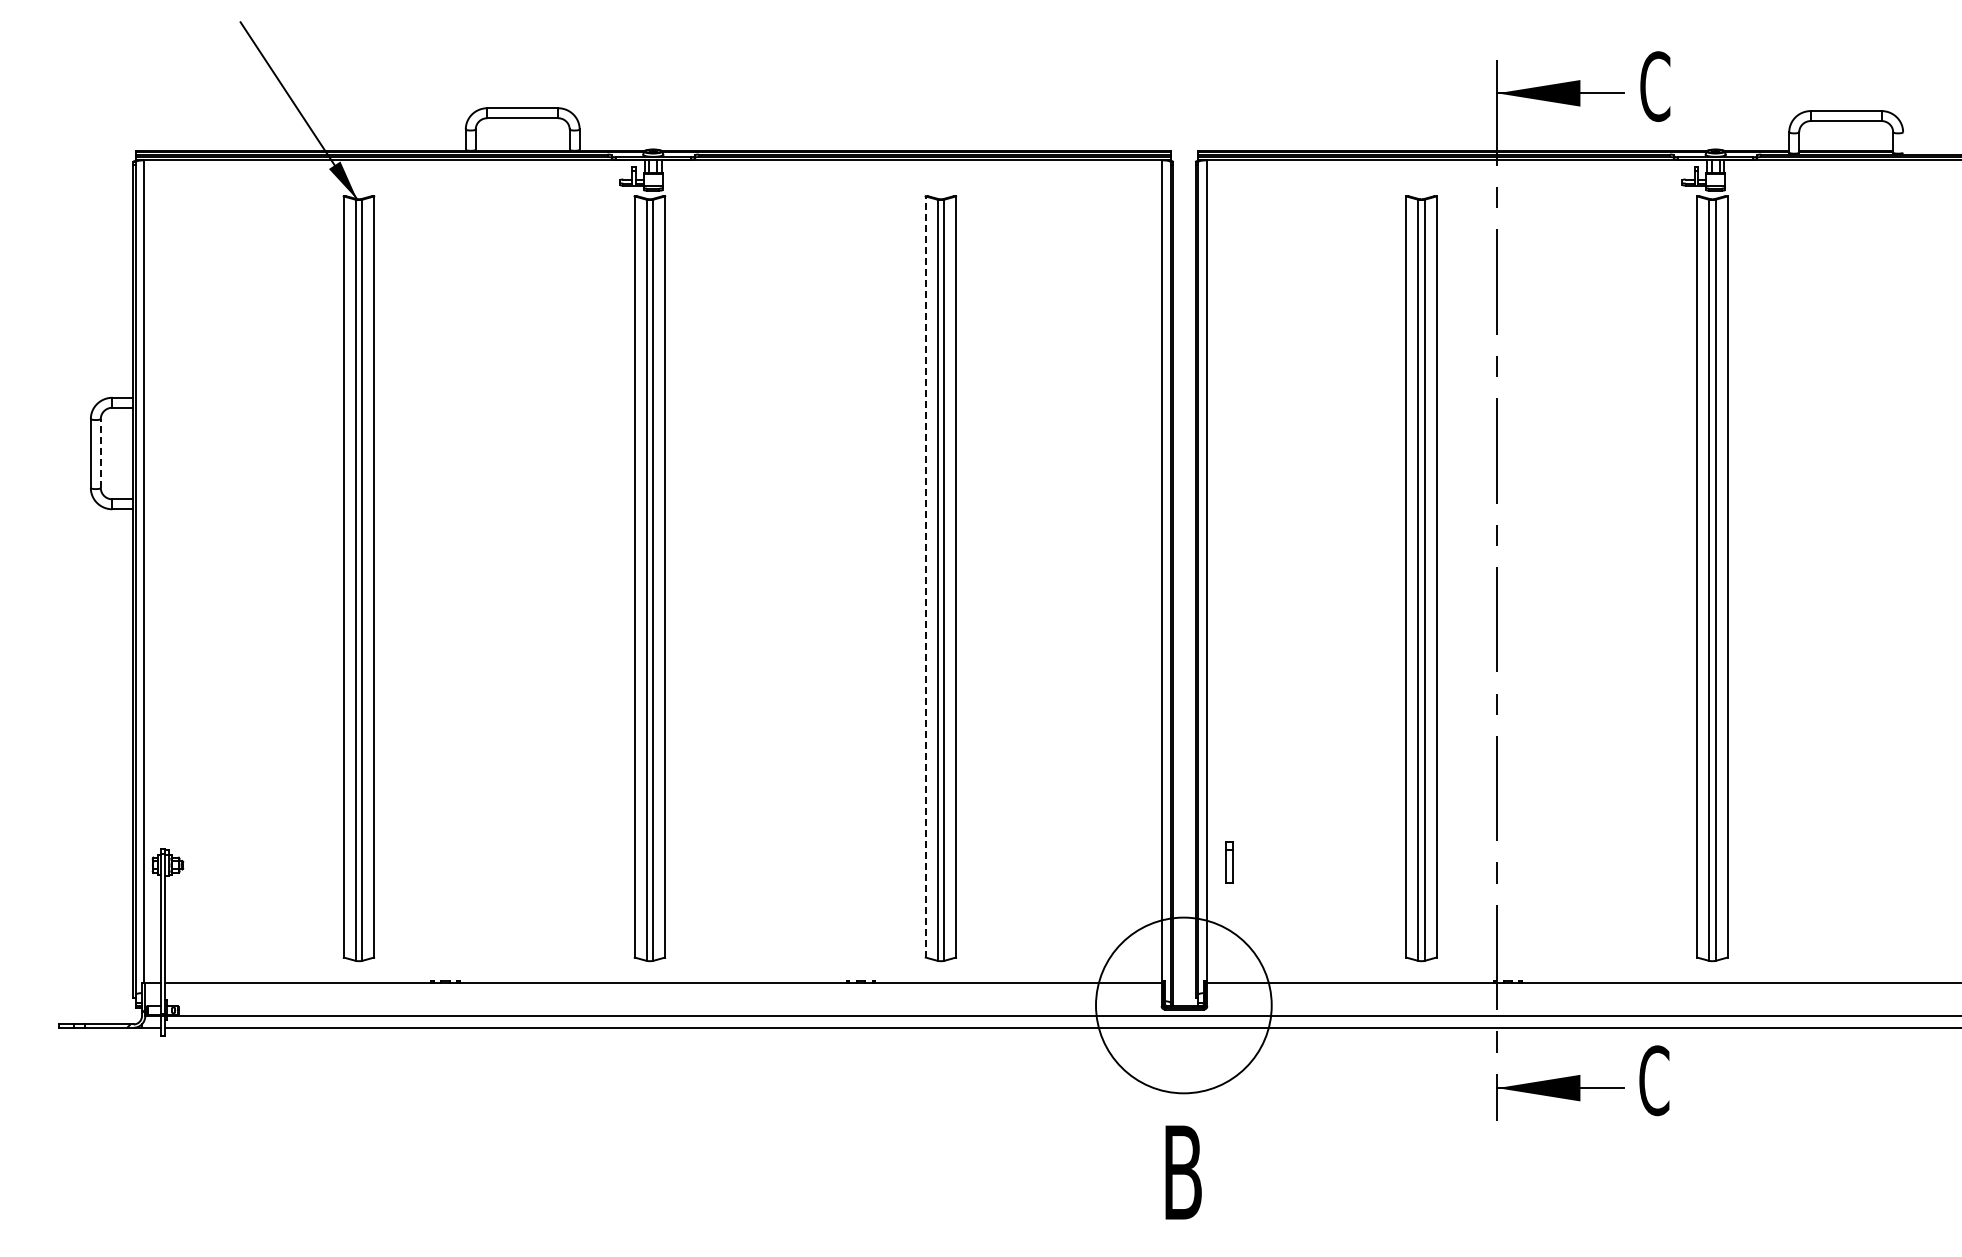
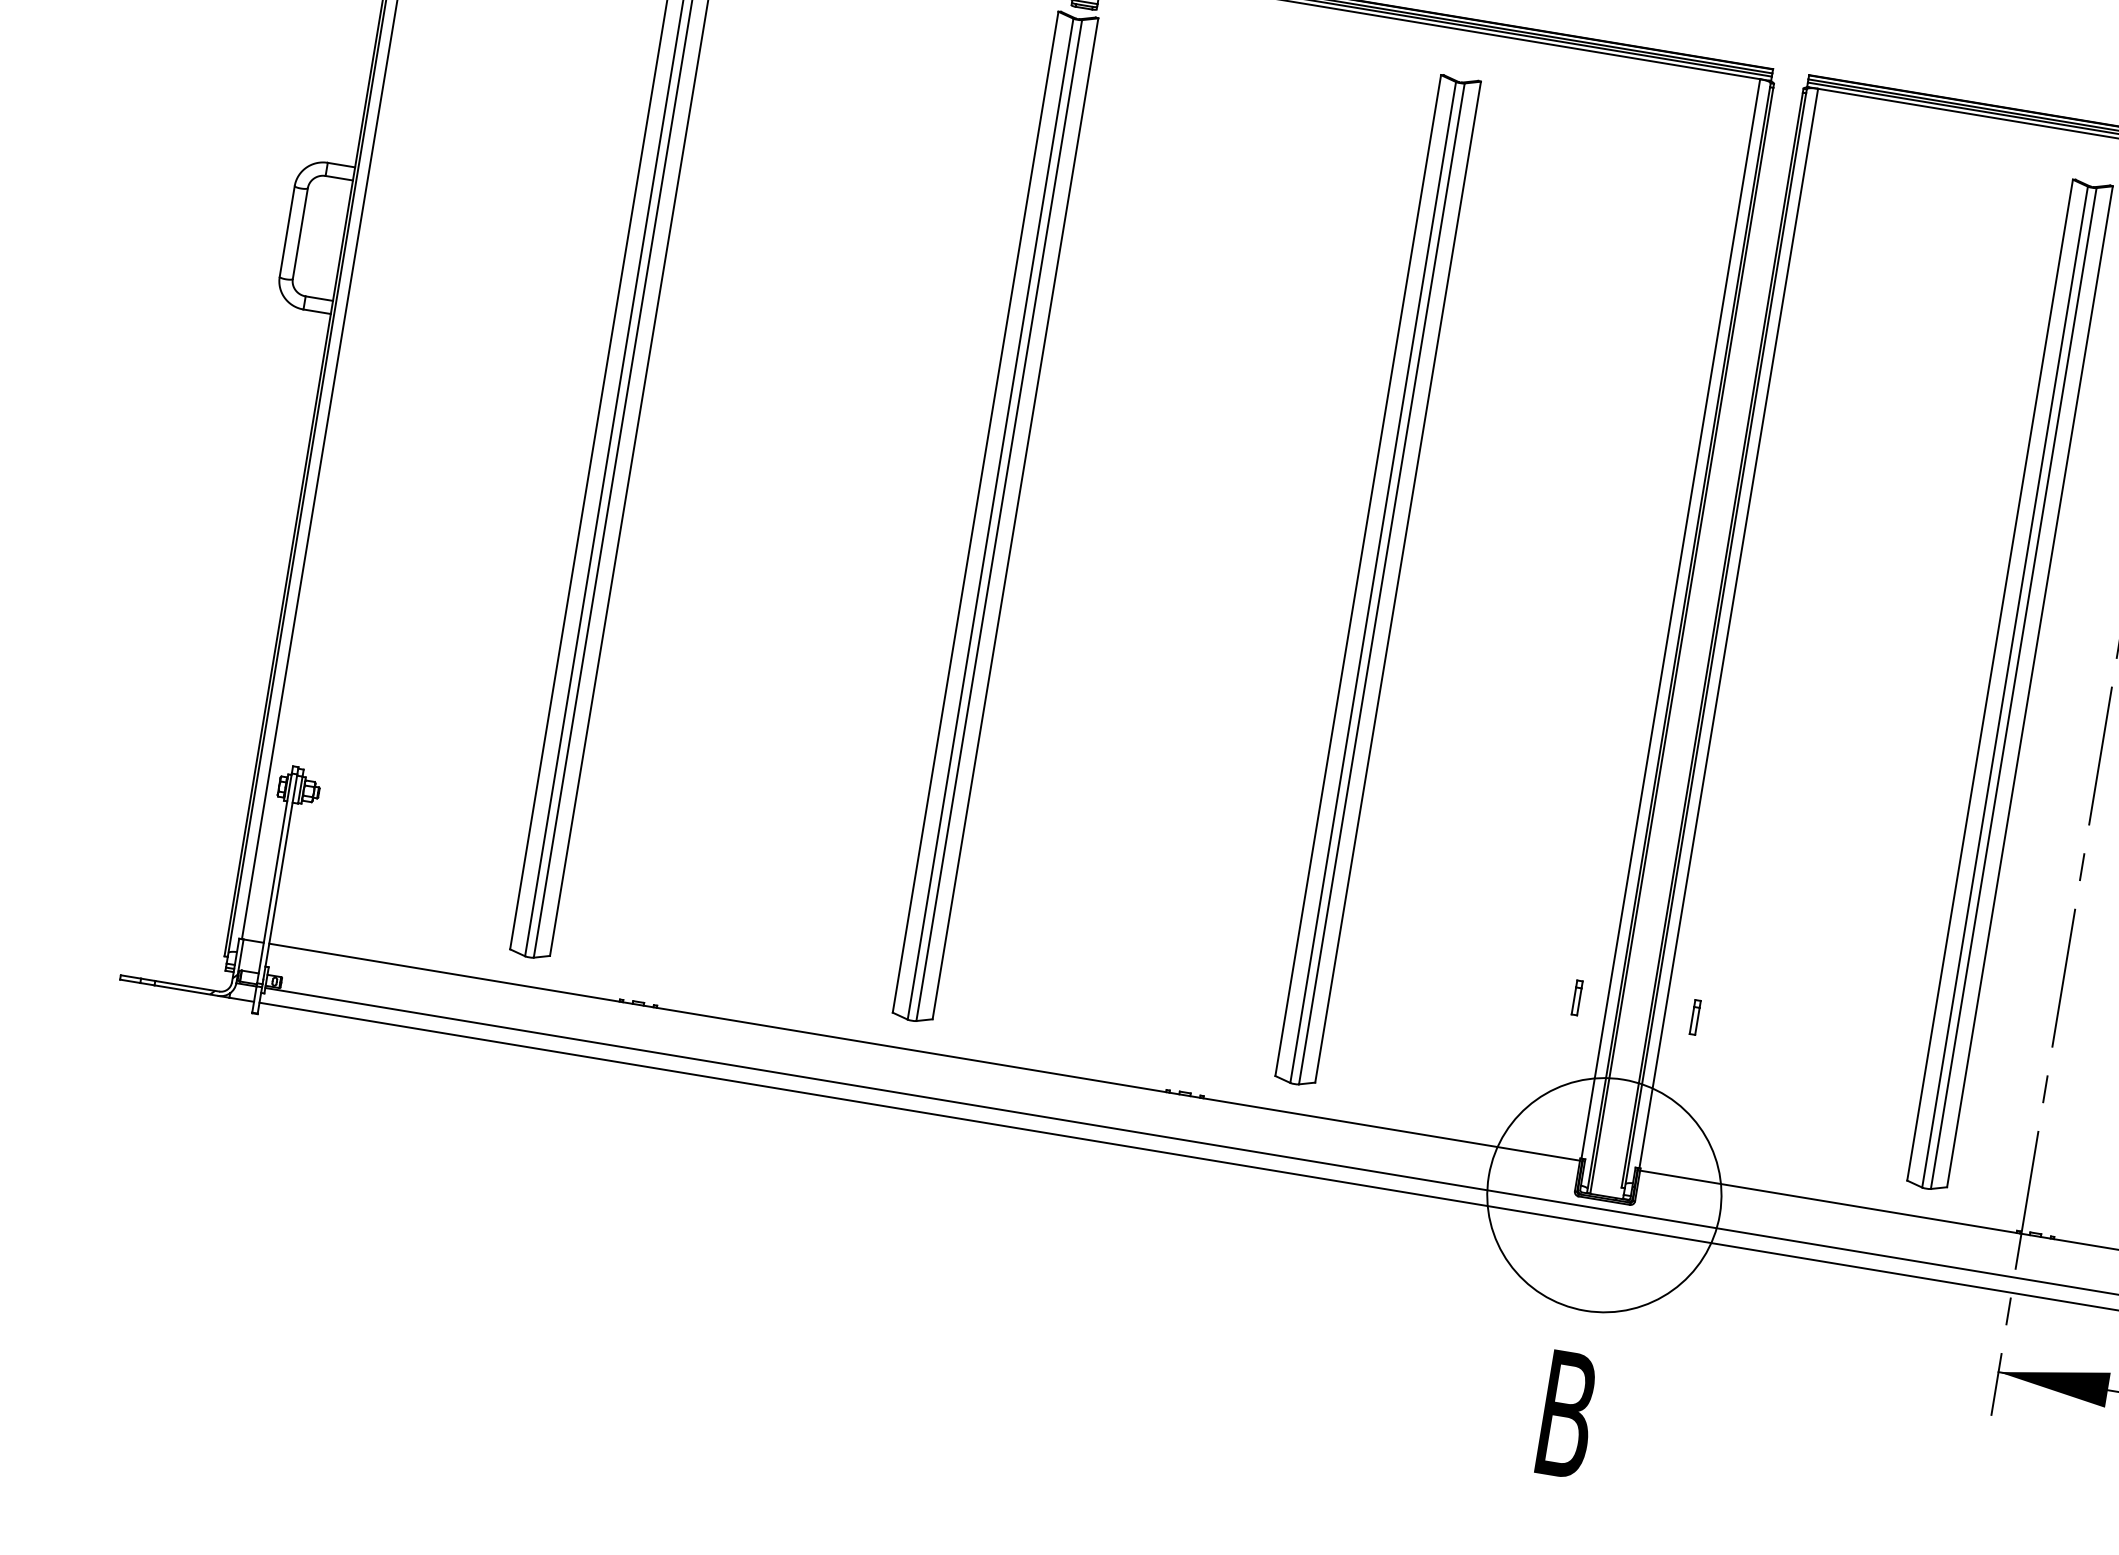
line: (100, 453) -> (299, 233), dashed -> solid
line: (925, 577) -> (1357, 576), dashed -> solid
part: (1139, 862) -> (1577, 997), added
part: (1228, 862) -> (1694, 1016), size x0.62

